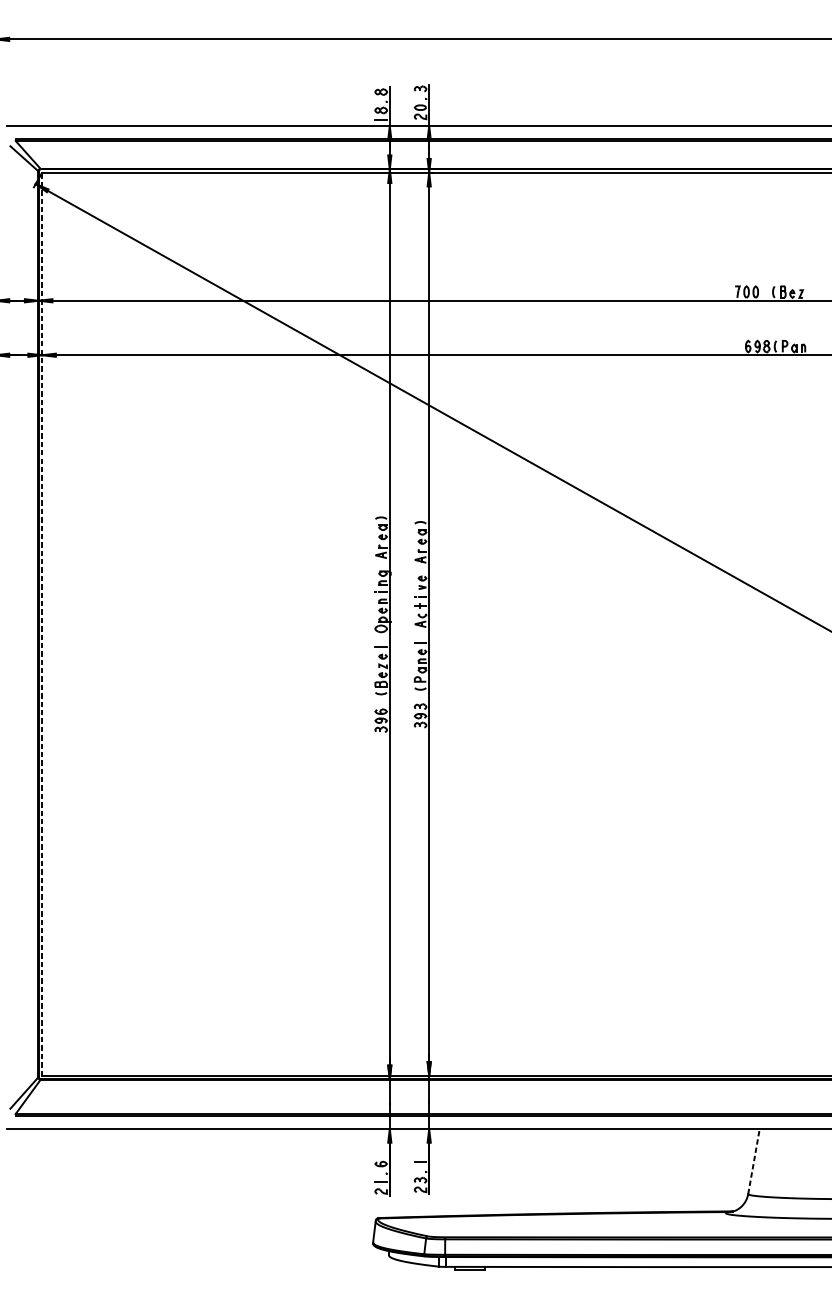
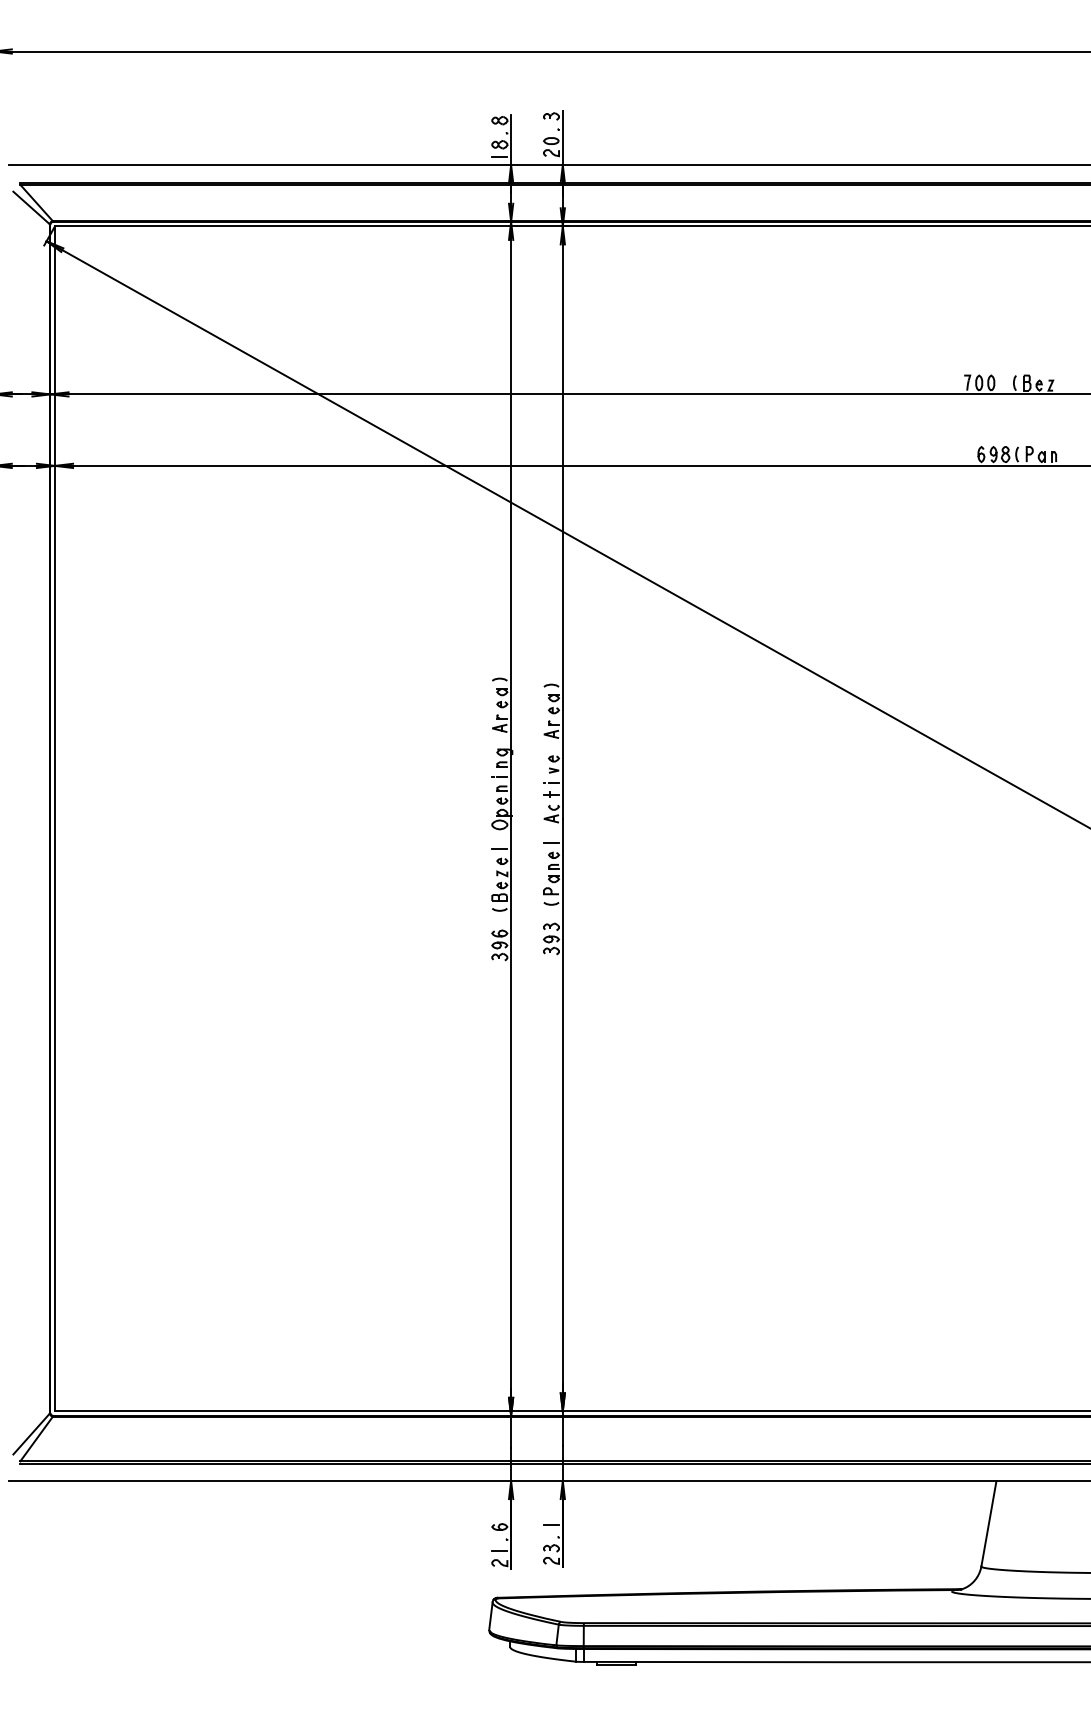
line: (42, 624) -> (55, 818), dashed -> solid
line: (754, 1161) -> (989, 1523), dashed -> solid

